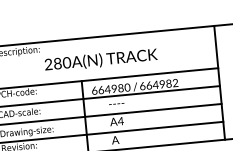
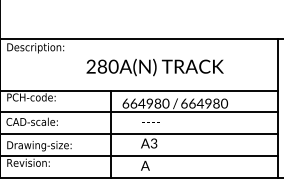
text: (100, 60) -> (154, 67), moved
text: (175, 83) -> (224, 104), 664982 -> 664980
text: (120, 121) -> (153, 143), A4 -> A3

